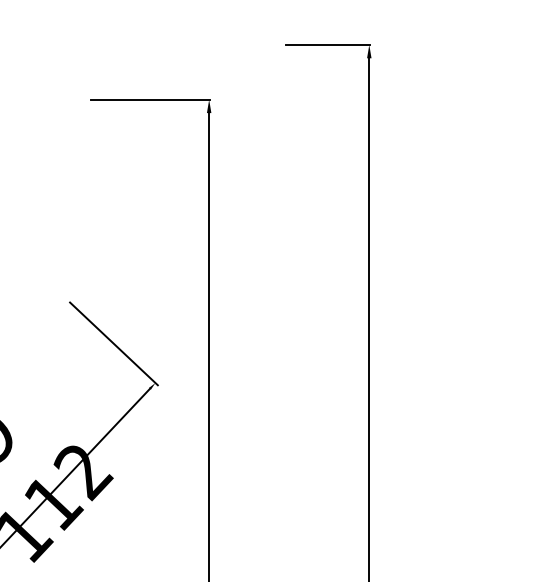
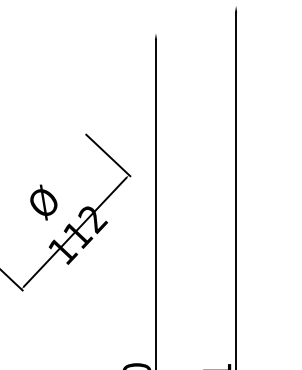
line: (328, 44) -> (215, 5), removed
line: (150, 100) -> (126, 33), removed

